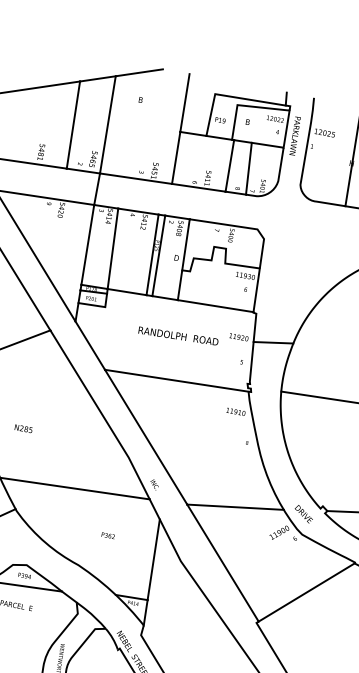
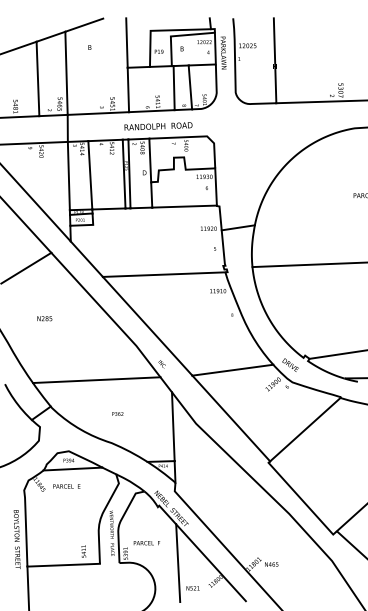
text: (178, 336) -> (158, 126), moved
text: (23, 428) -> (44, 318), moved
text: (107, 535) -> (117, 413), moved

